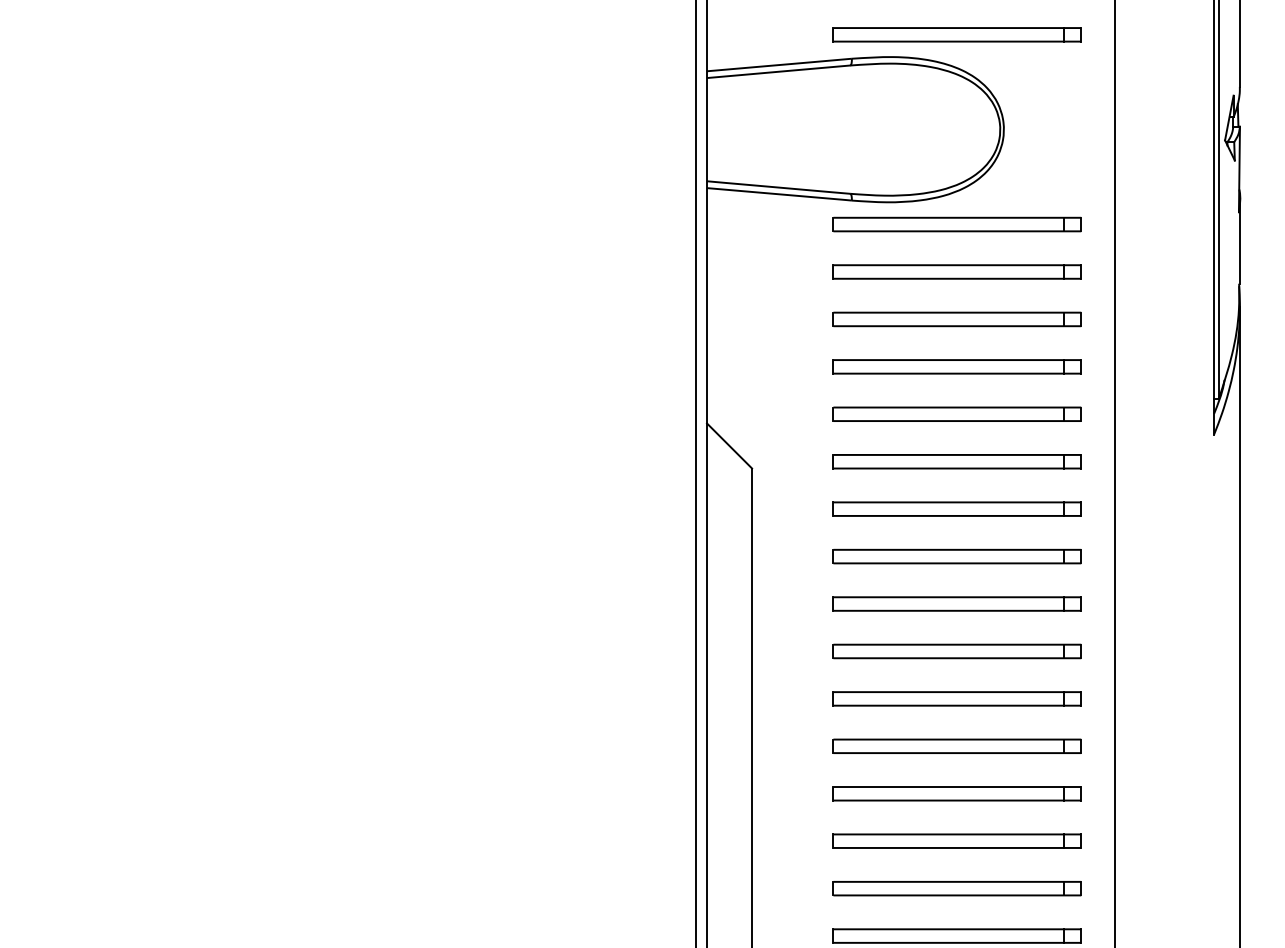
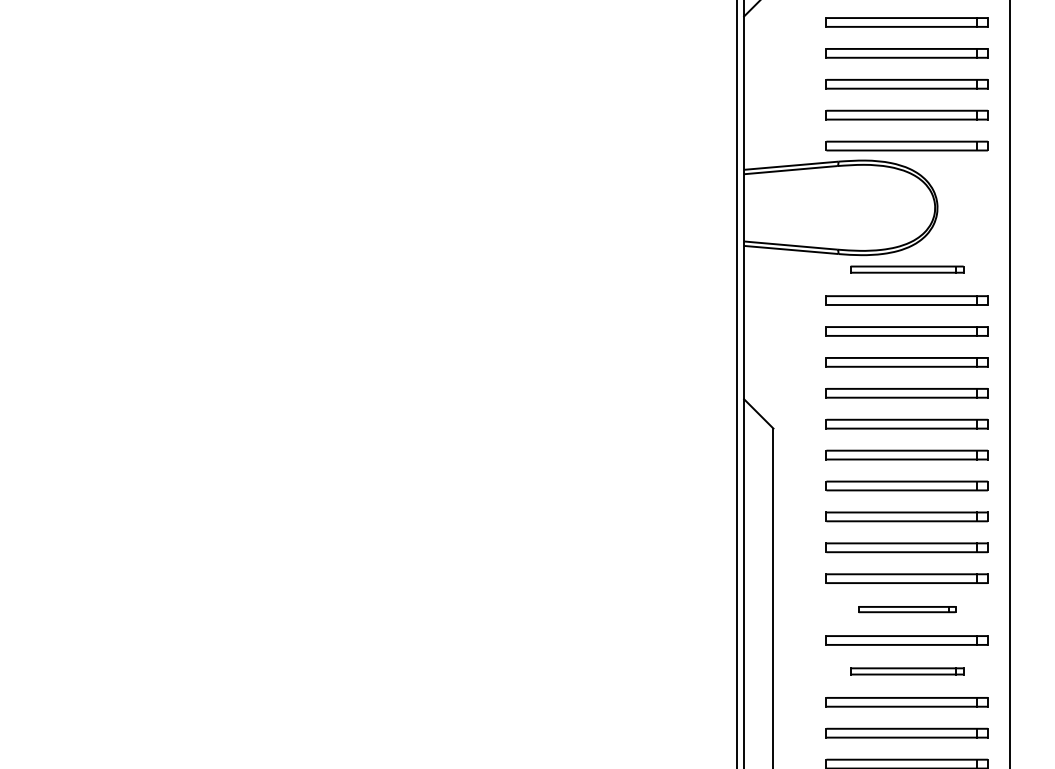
part: (956, 224) -> (906, 269), size x0.7
part: (956, 746) -> (906, 609), size x0.6
part: (956, 841) -> (906, 671), size x0.7

